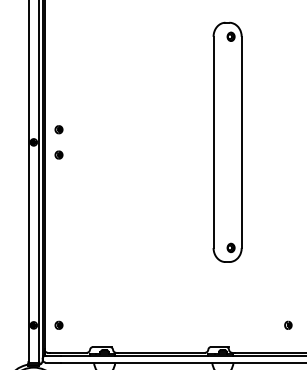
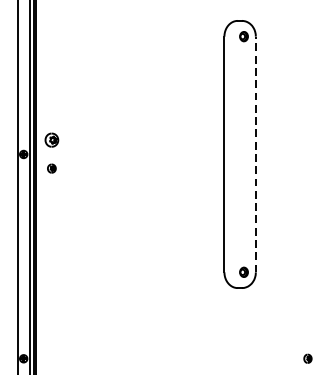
part: (58, 129) -> (51, 140), size x1.6
line: (241, 142) -> (255, 154), solid -> dashed
part: (58, 324) -> (51, 357), removed

